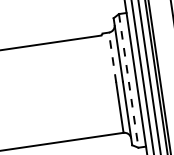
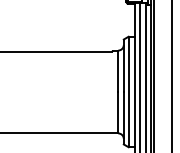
line: (112, 57) -> (118, 71), dashed -> solid
line: (128, 81) -> (128, 92), dashed -> solid

